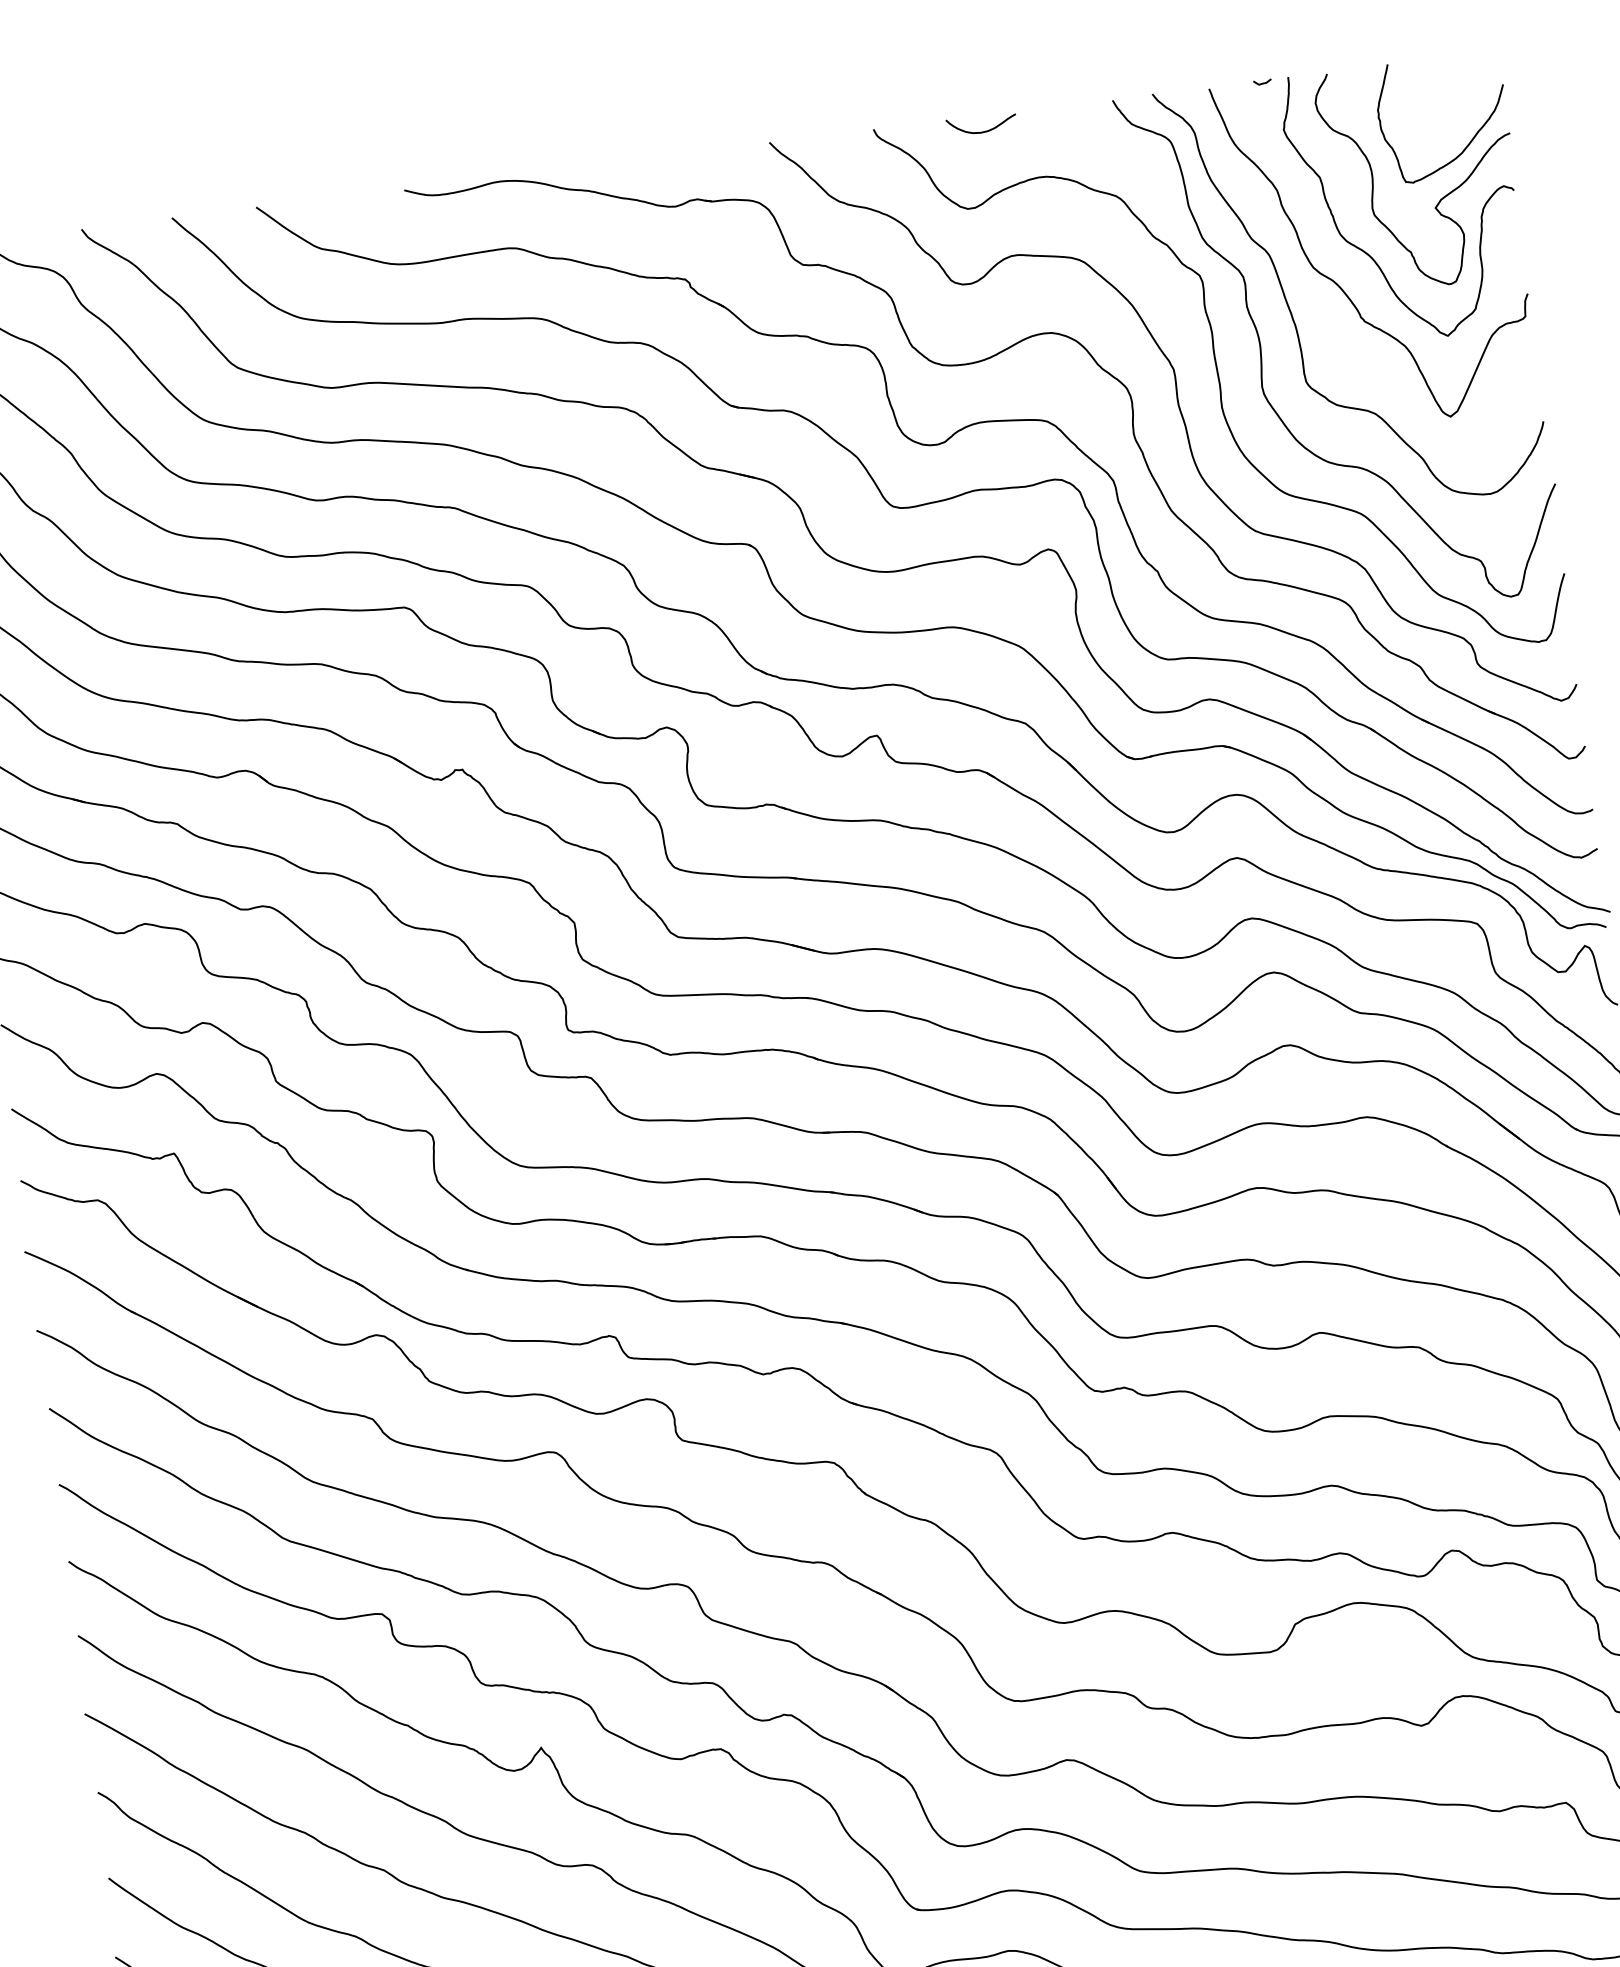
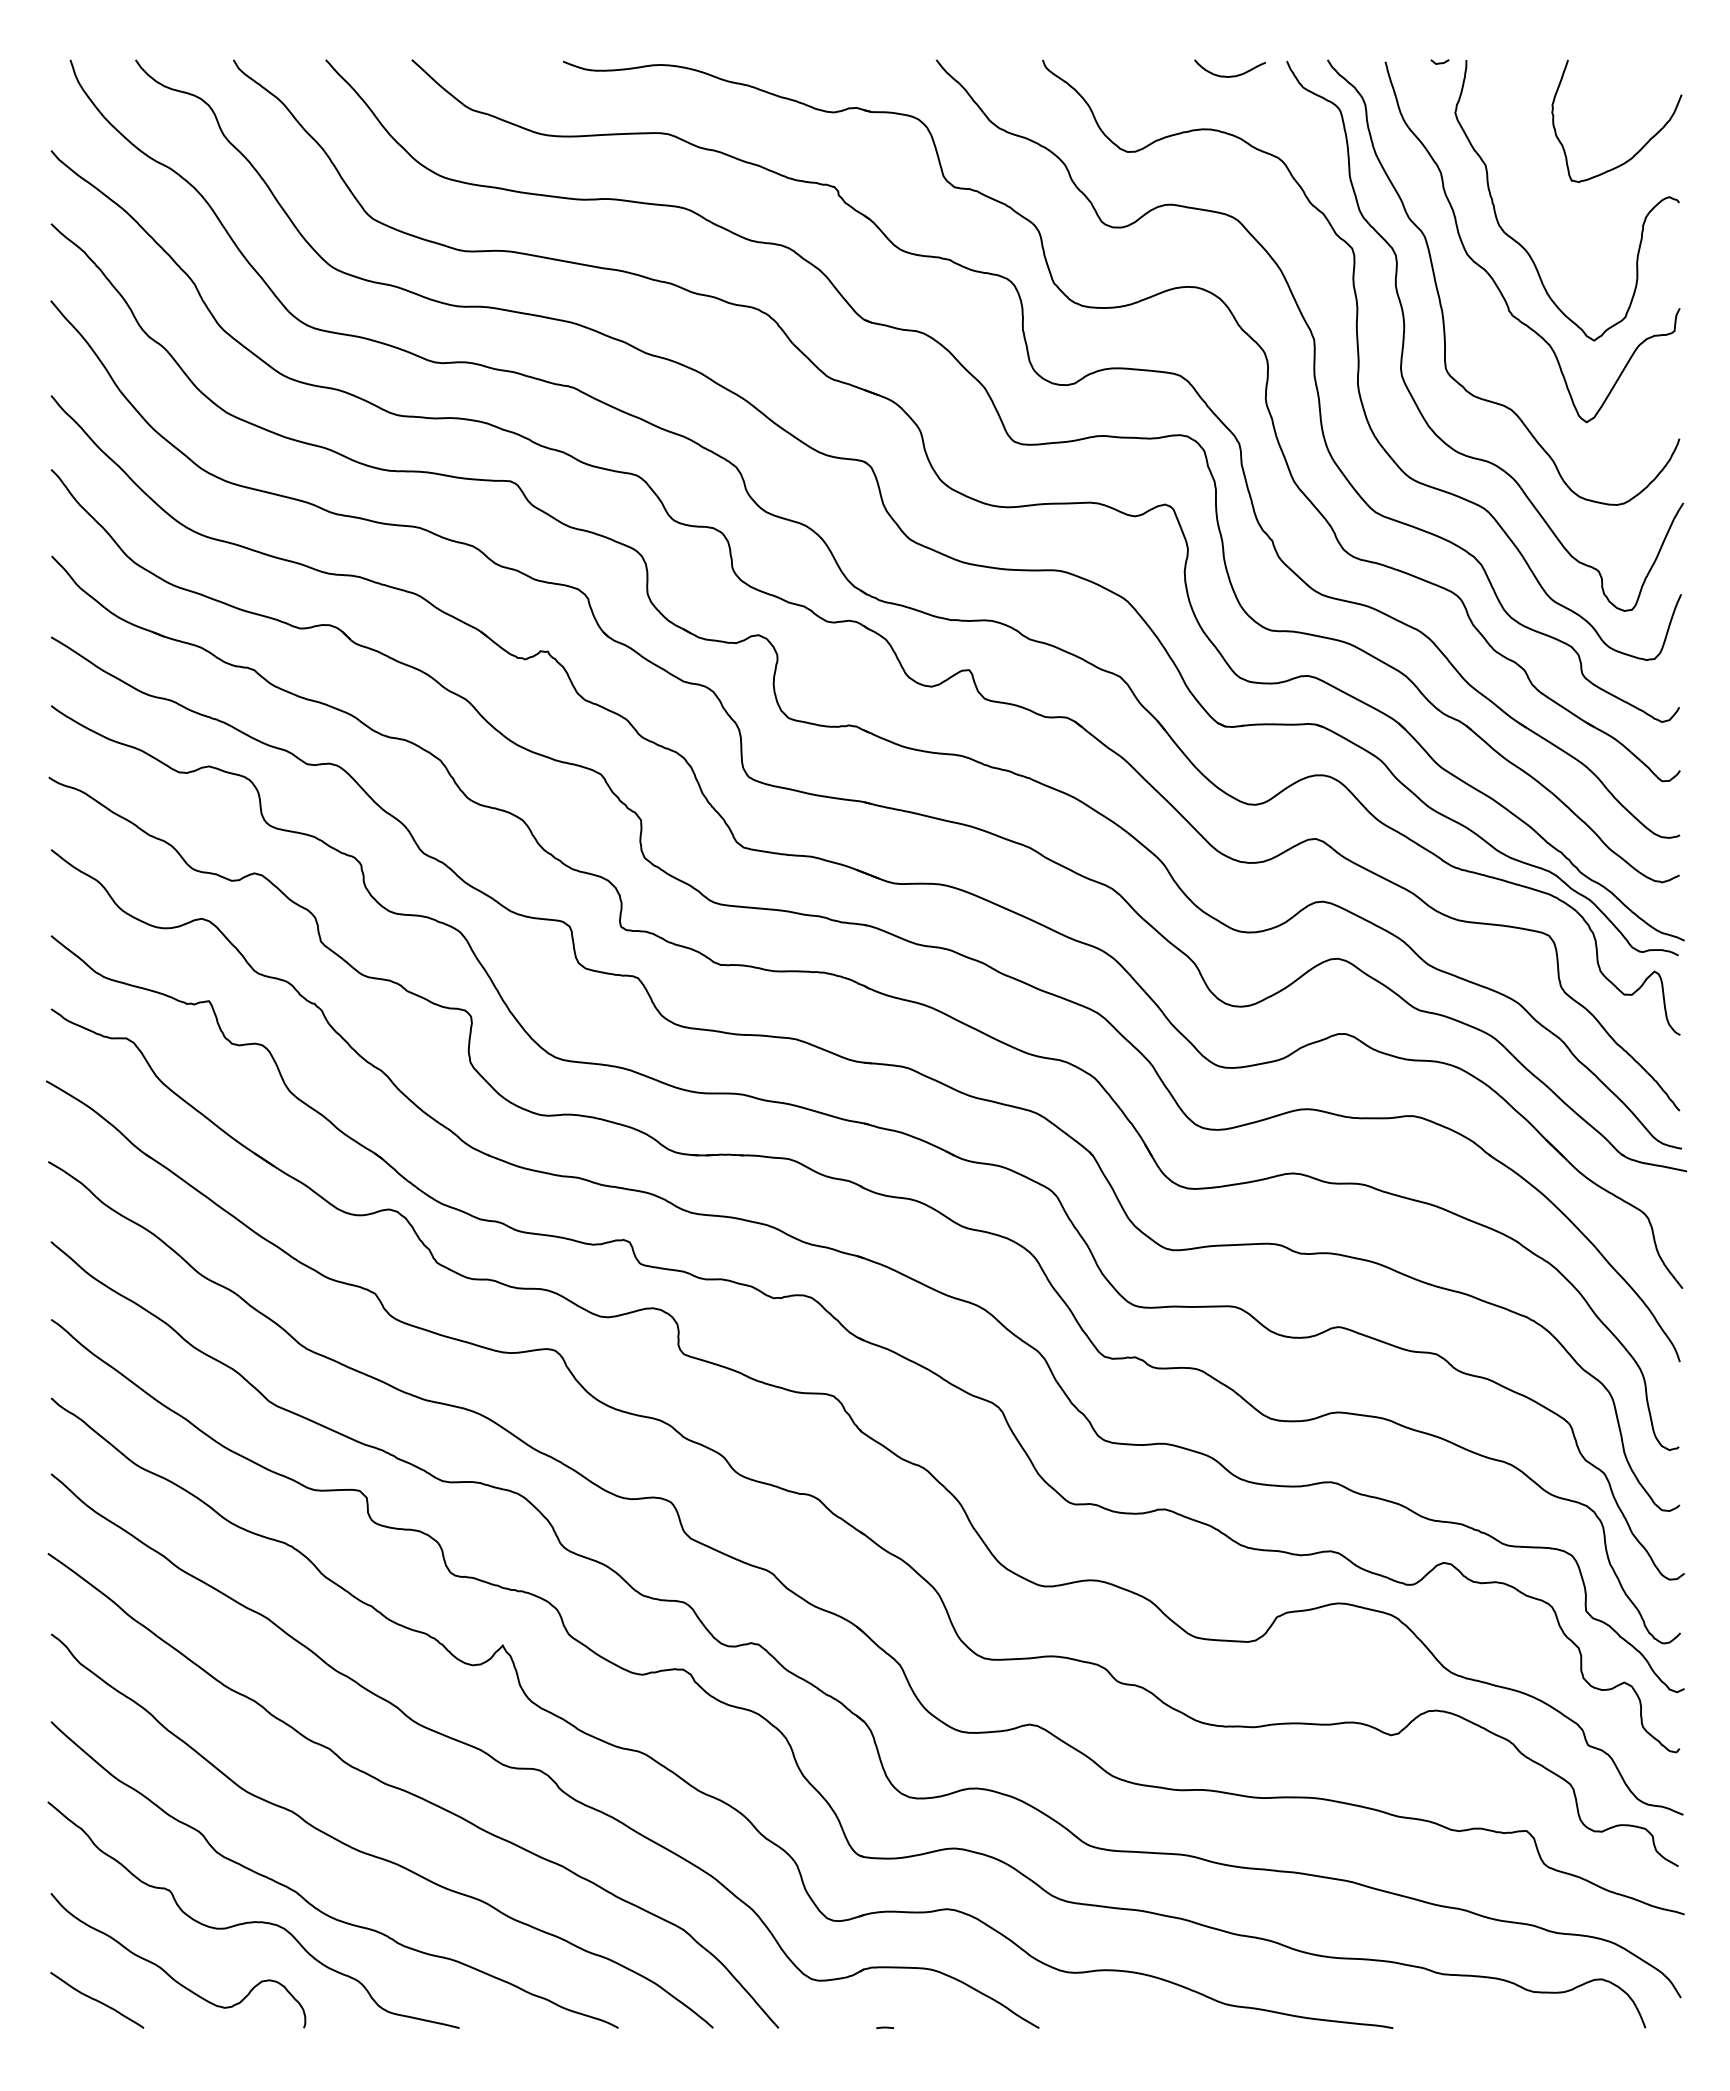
curve: (982, 131) -> (1230, 75), moved
curve: (1440, 198) -> (1604, 201), removed

